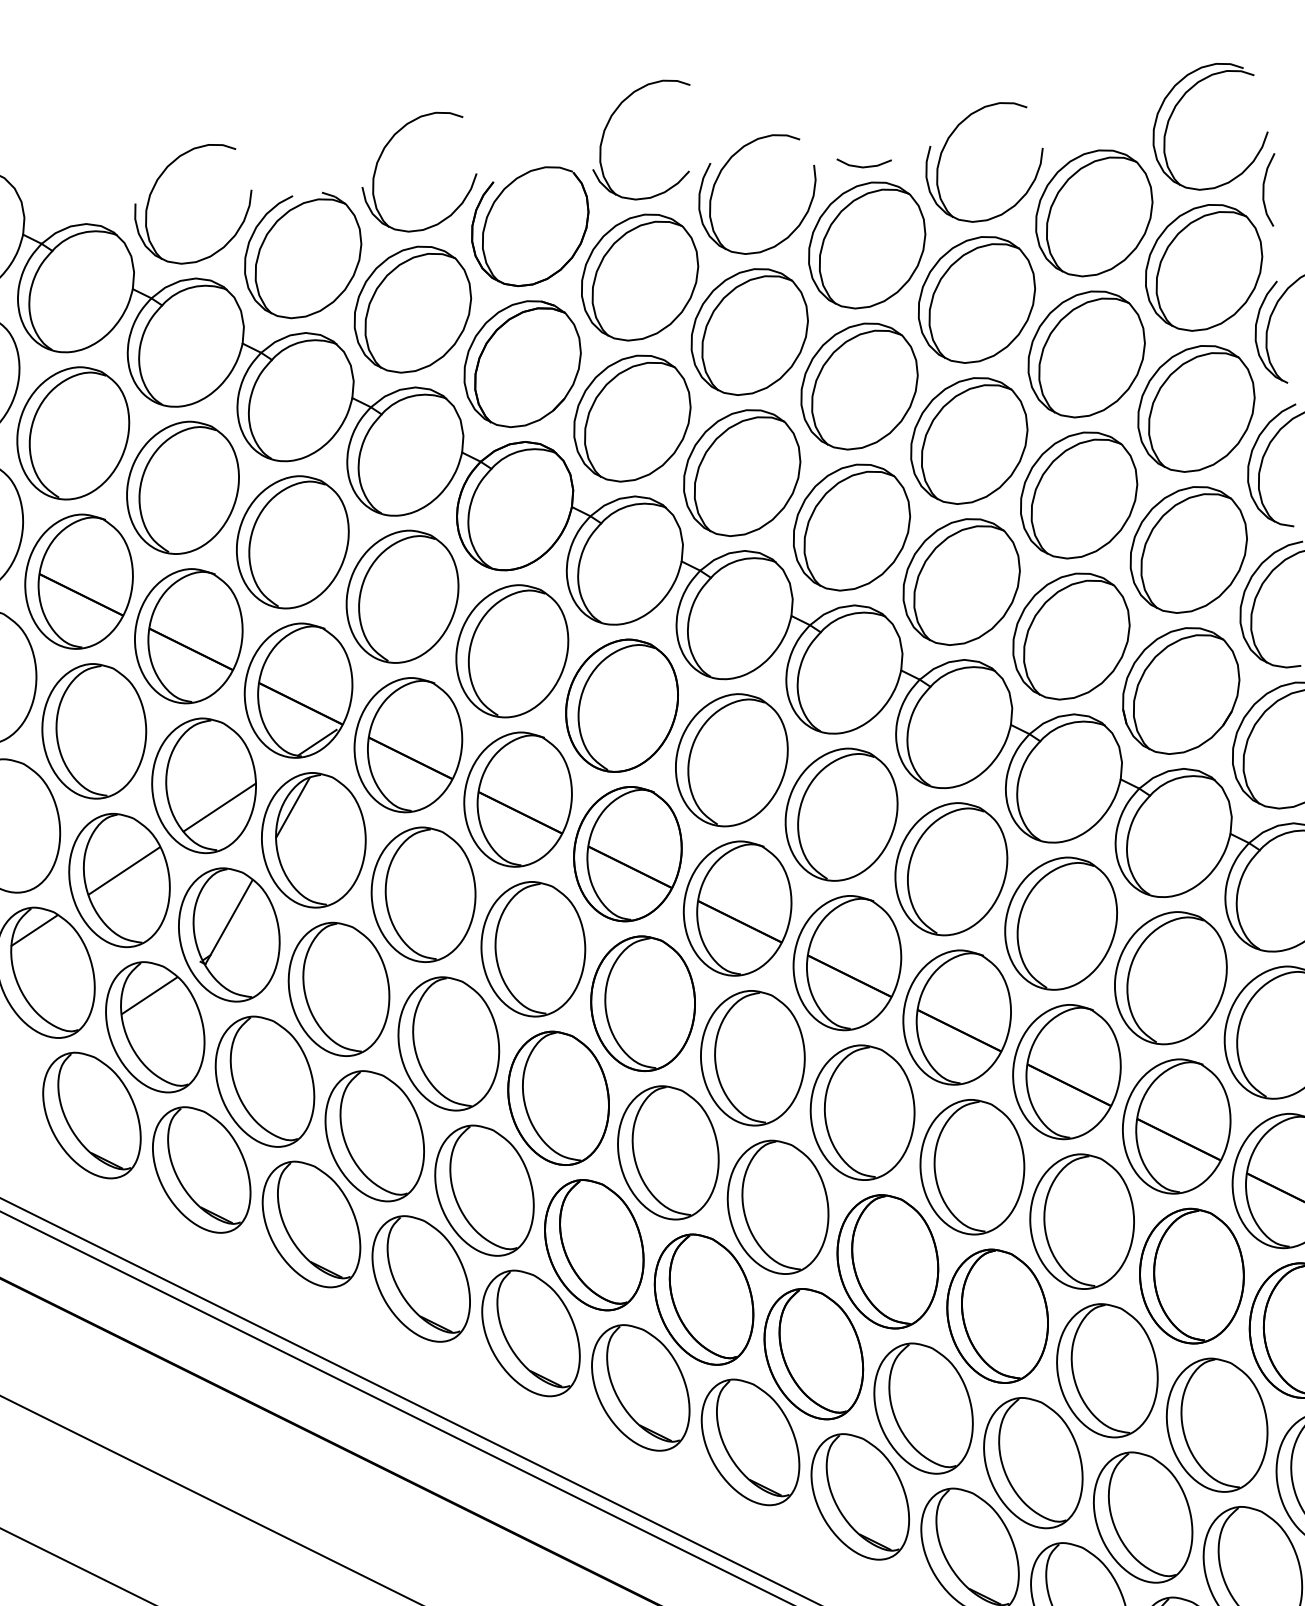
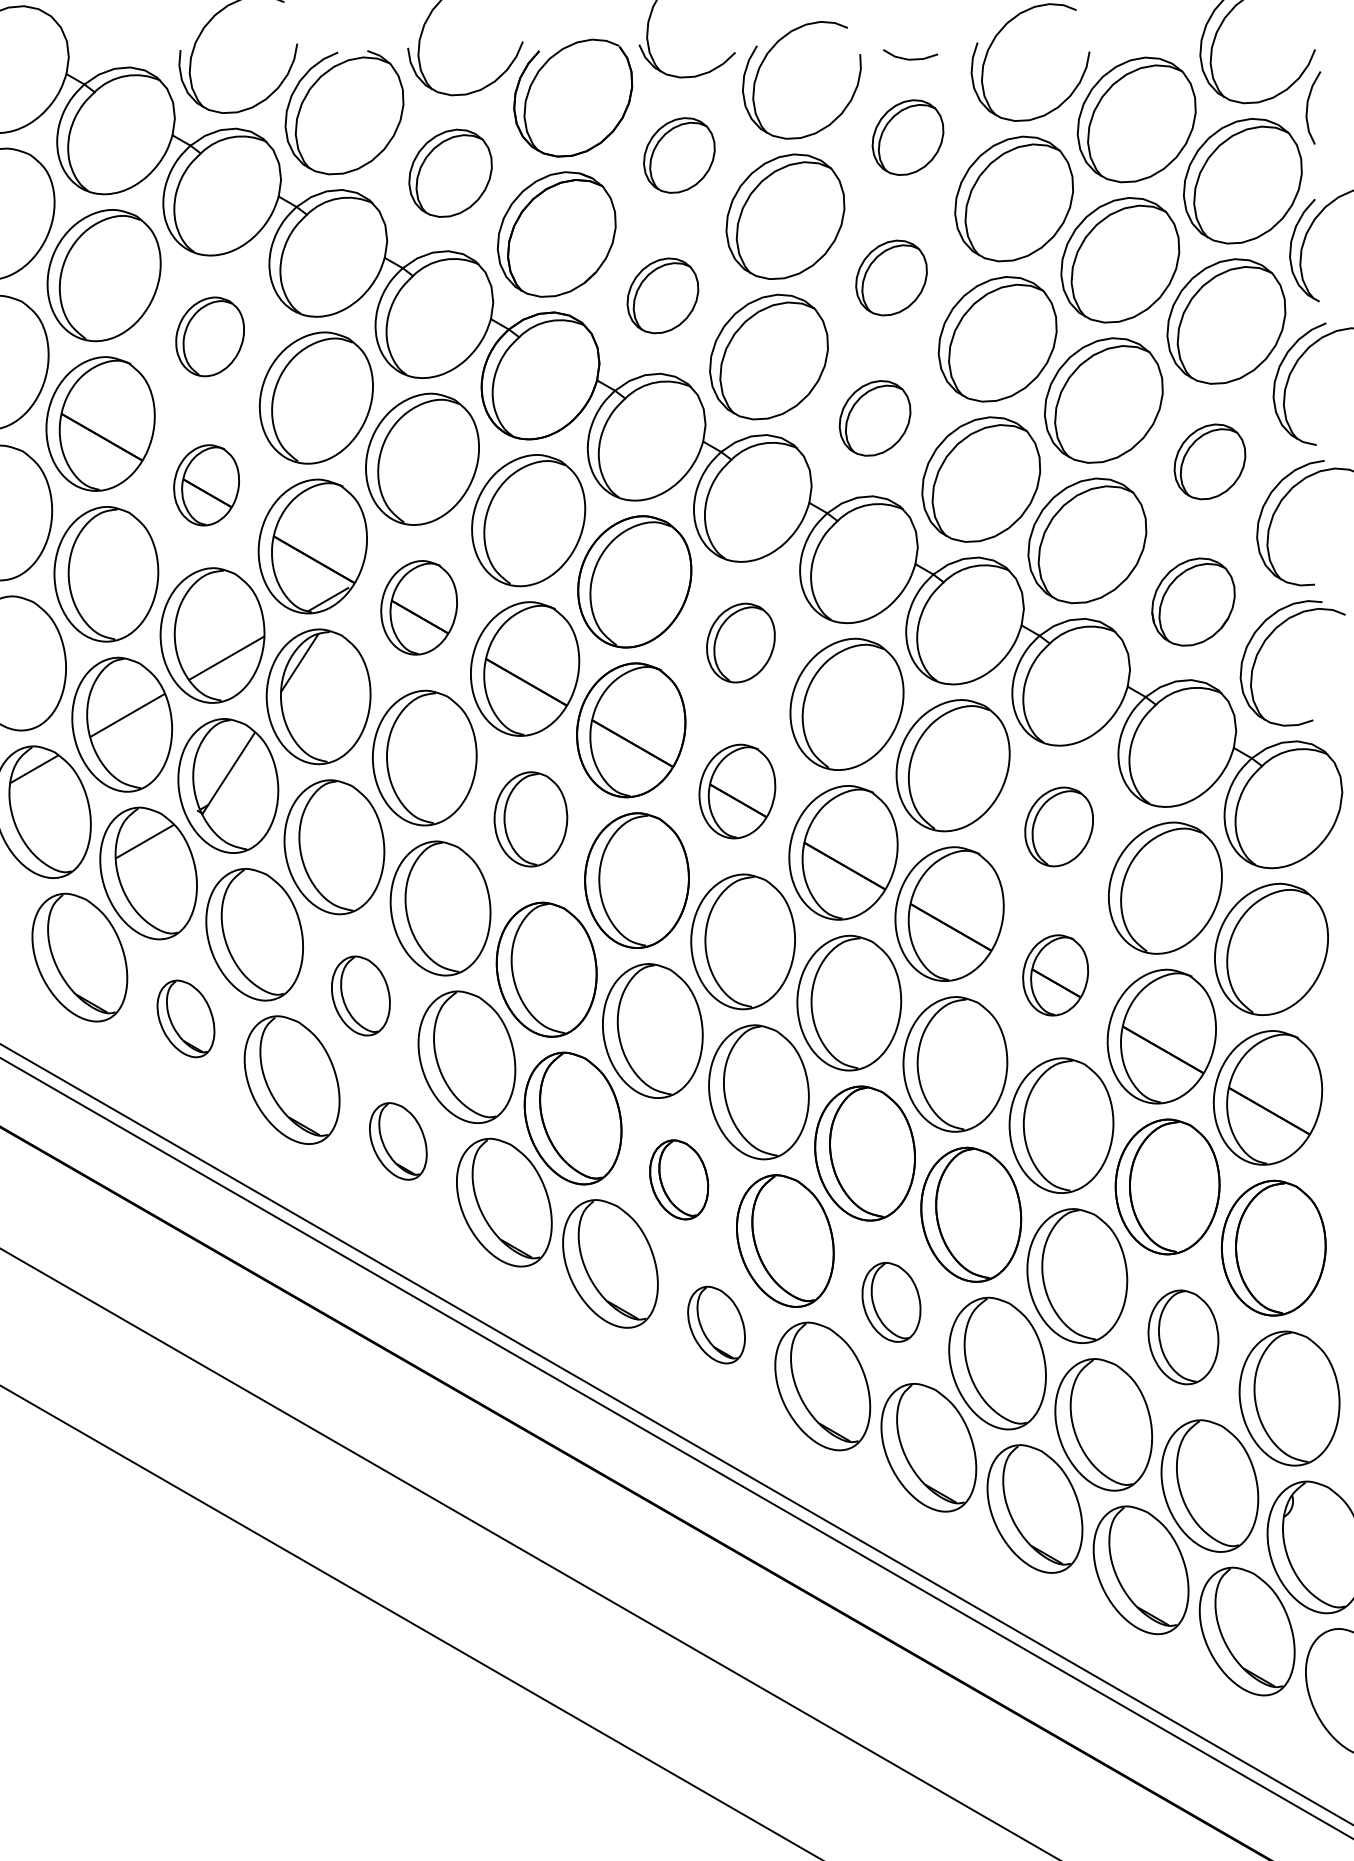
part: (866, 245) -> (907, 137), size x0.6
part: (640, 277) -> (679, 155), size x0.6
part: (412, 309) -> (450, 173), size x0.7
part: (859, 385) -> (891, 277), size x0.6
part: (631, 418) -> (662, 295), size x0.6
part: (182, 487) -> (209, 336), size x0.6
part: (851, 527) -> (874, 418), size x0.6
part: (1188, 549) -> (1209, 461), size x0.6
part: (188, 636) -> (206, 485), size x0.6
part: (1181, 690) -> (1193, 601), size x0.7
part: (408, 744) -> (419, 607), size x0.7
part: (731, 759) -> (740, 642), size x0.6
part: (737, 908) -> (737, 791), size x0.7
part: (1060, 923) -> (1058, 826), size x0.6
part: (533, 949) -> (530, 819), size x0.7
part: (1066, 1072) -> (1055, 975), size x0.6
part: (374, 1135) -> (360, 995), size x0.6
part: (201, 1169) -> (185, 1018), size x0.6
part: (421, 1279) -> (398, 1141), size x0.6
part: (703, 1299) -> (678, 1179), size x0.6
part: (923, 1408) -> (891, 1302), size x0.6
part: (1217, 1425) -> (1183, 1337), size x0.7
part: (750, 1441) -> (716, 1324), size x0.6

